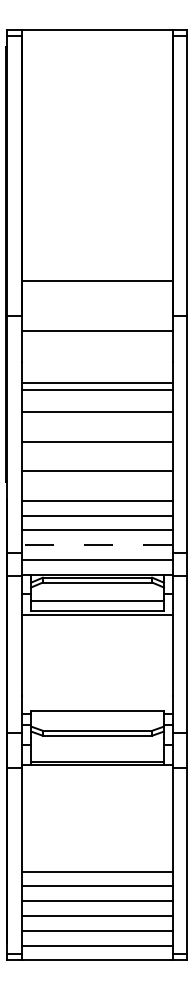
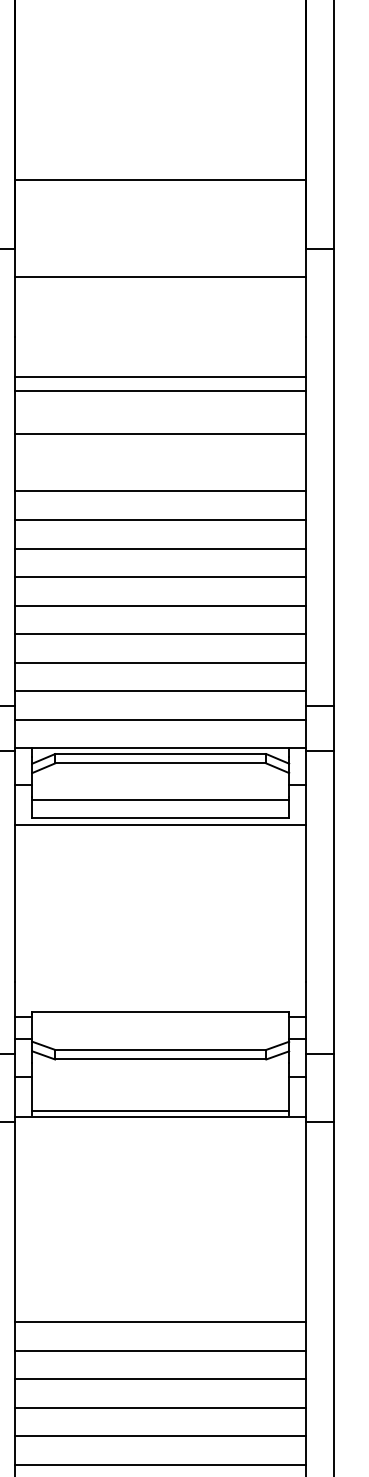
line: (96, 456) -> (158, 519), added
line: (96, 486) -> (158, 577), added
line: (96, 545) -> (158, 691), dashed -> solid

